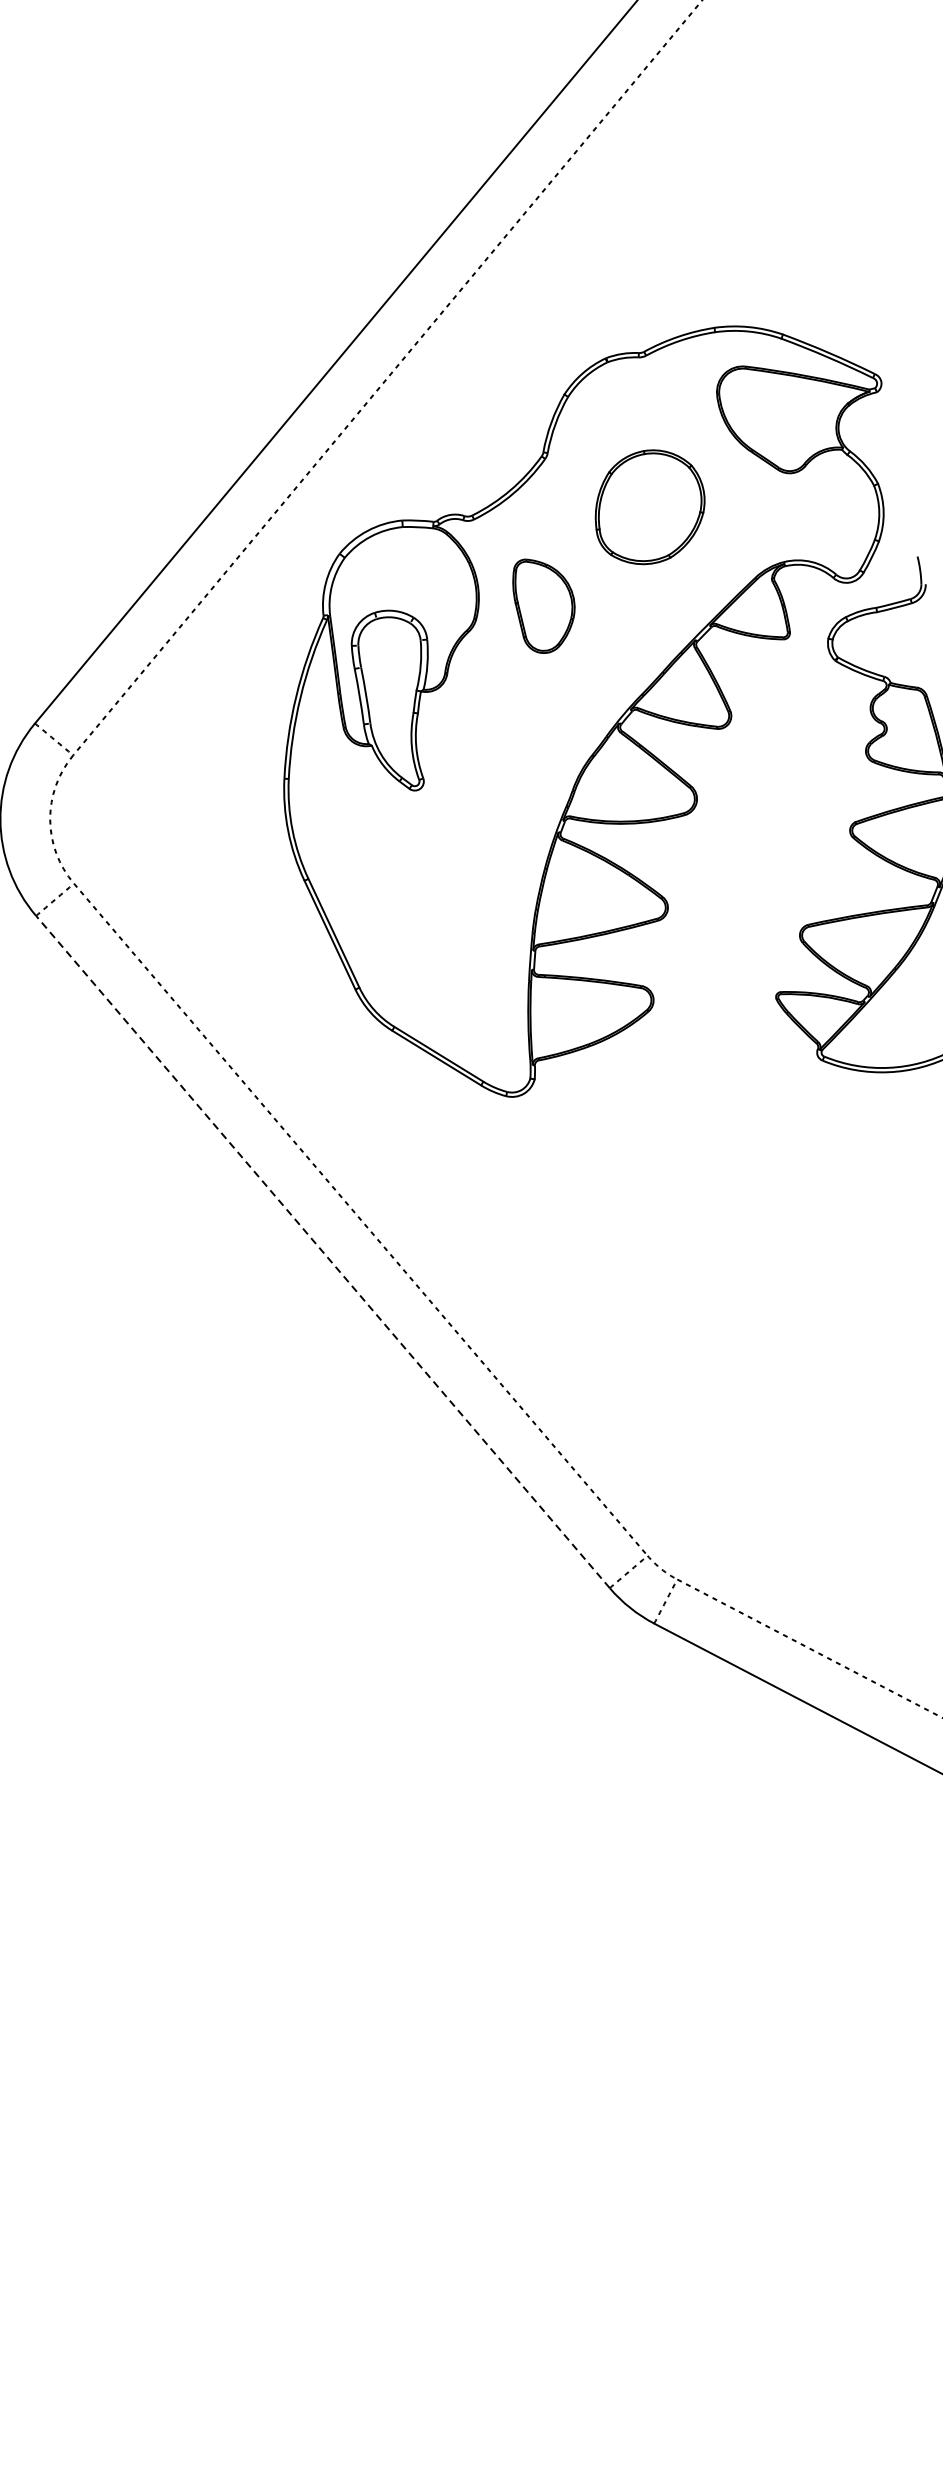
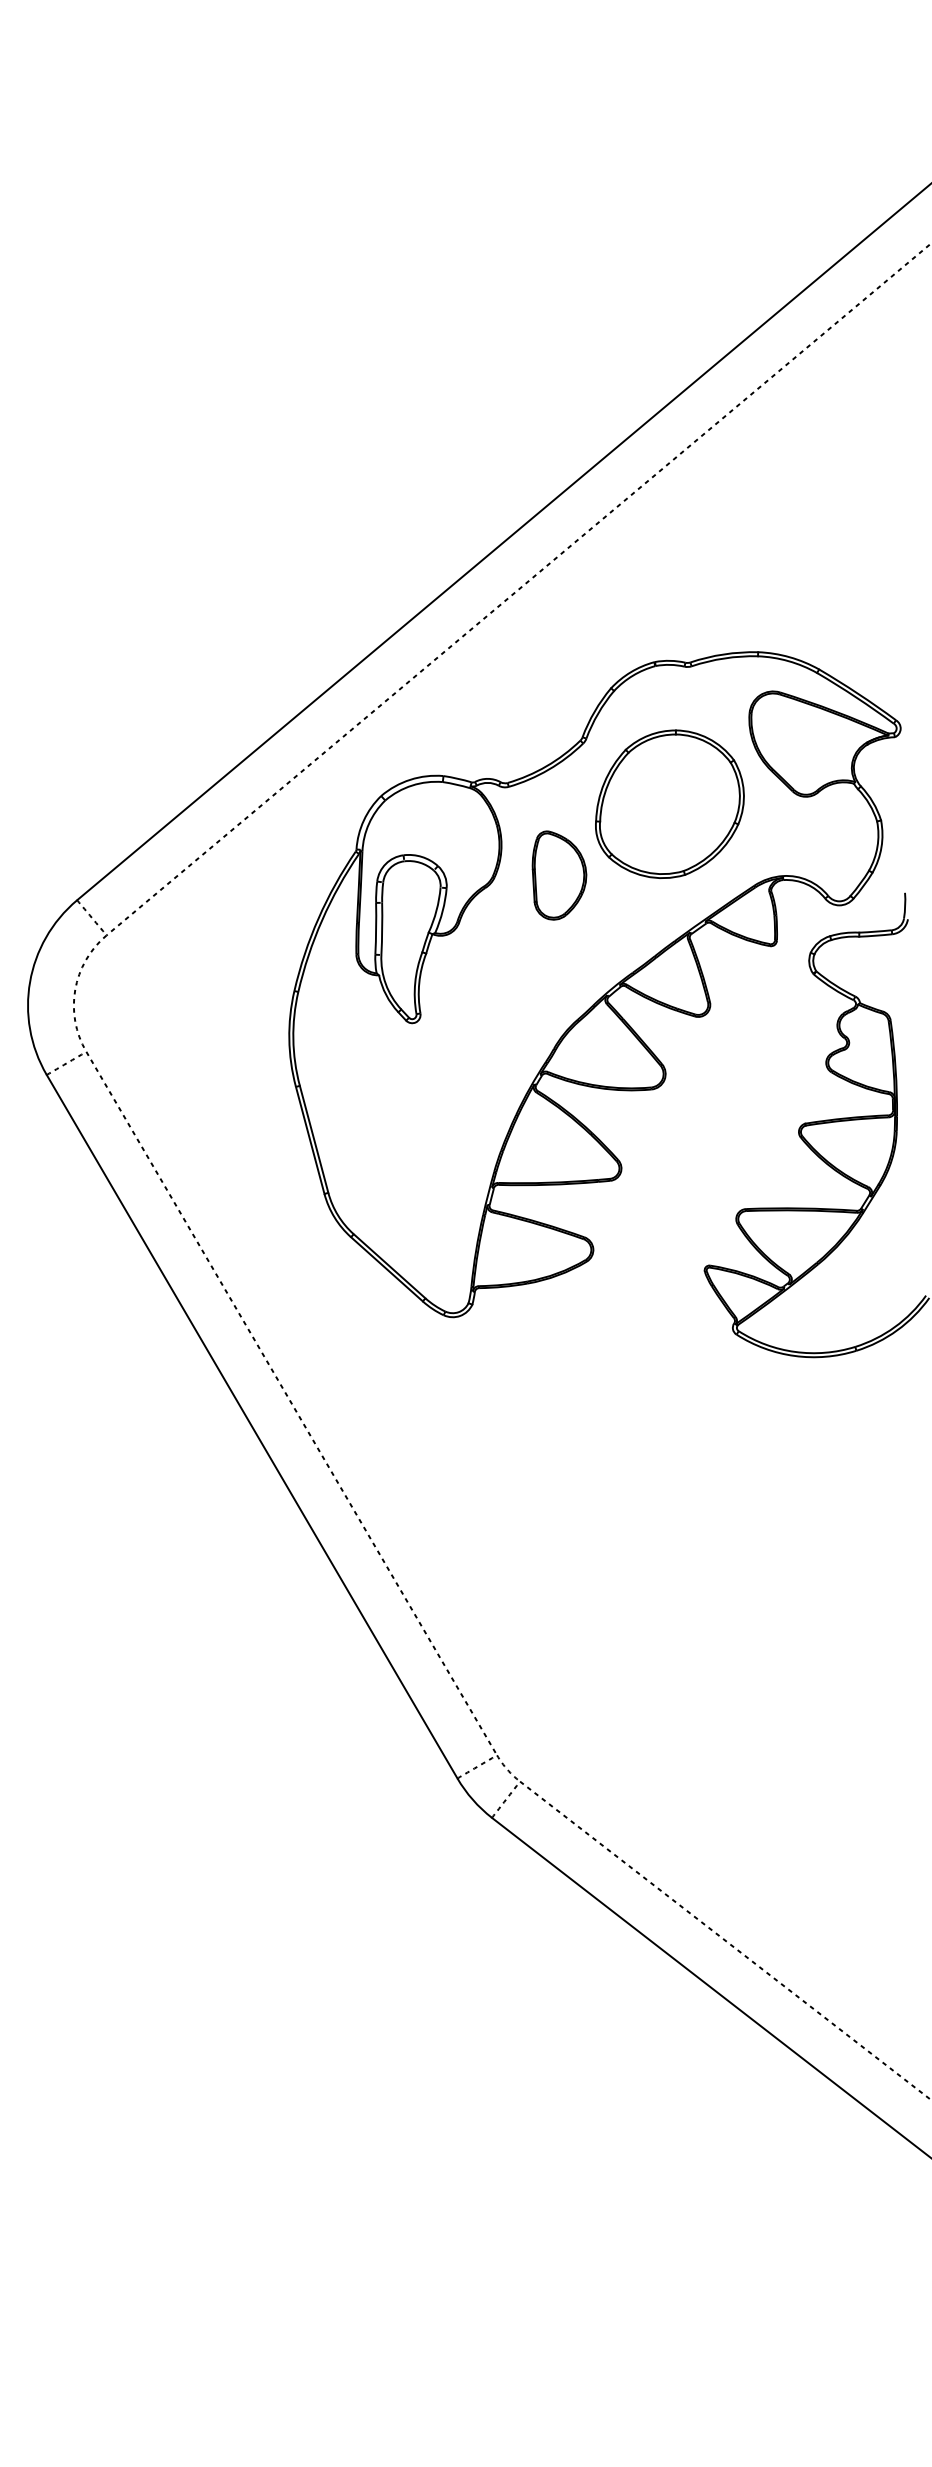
part: (648, 506) -> (669, 803), size x1.43
line: (322, 1251) -> (251, 1426), dashed -> solid

